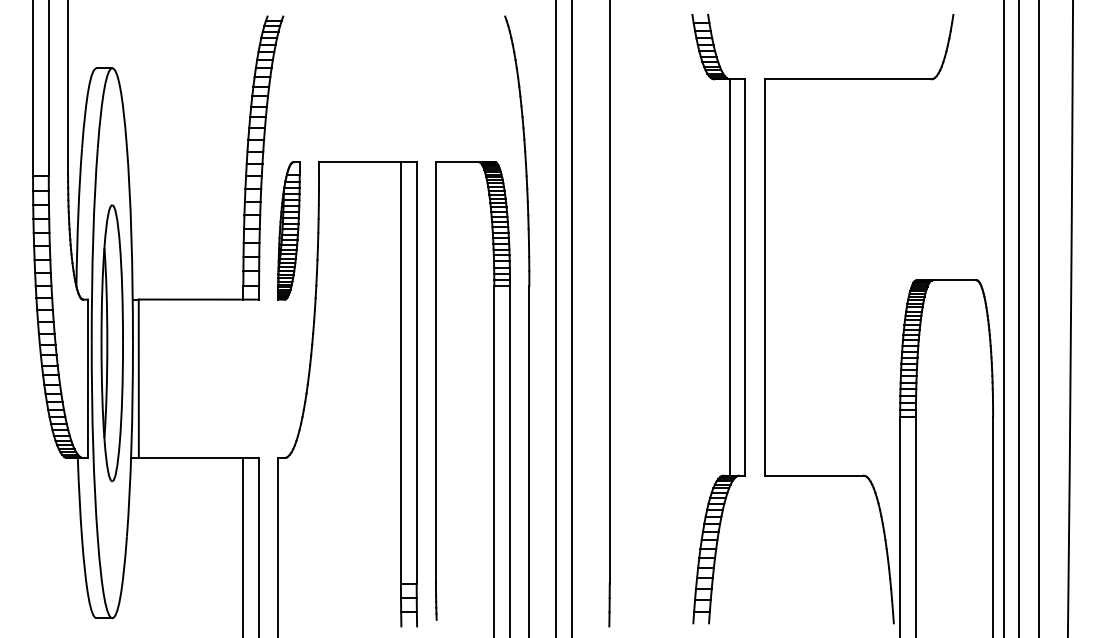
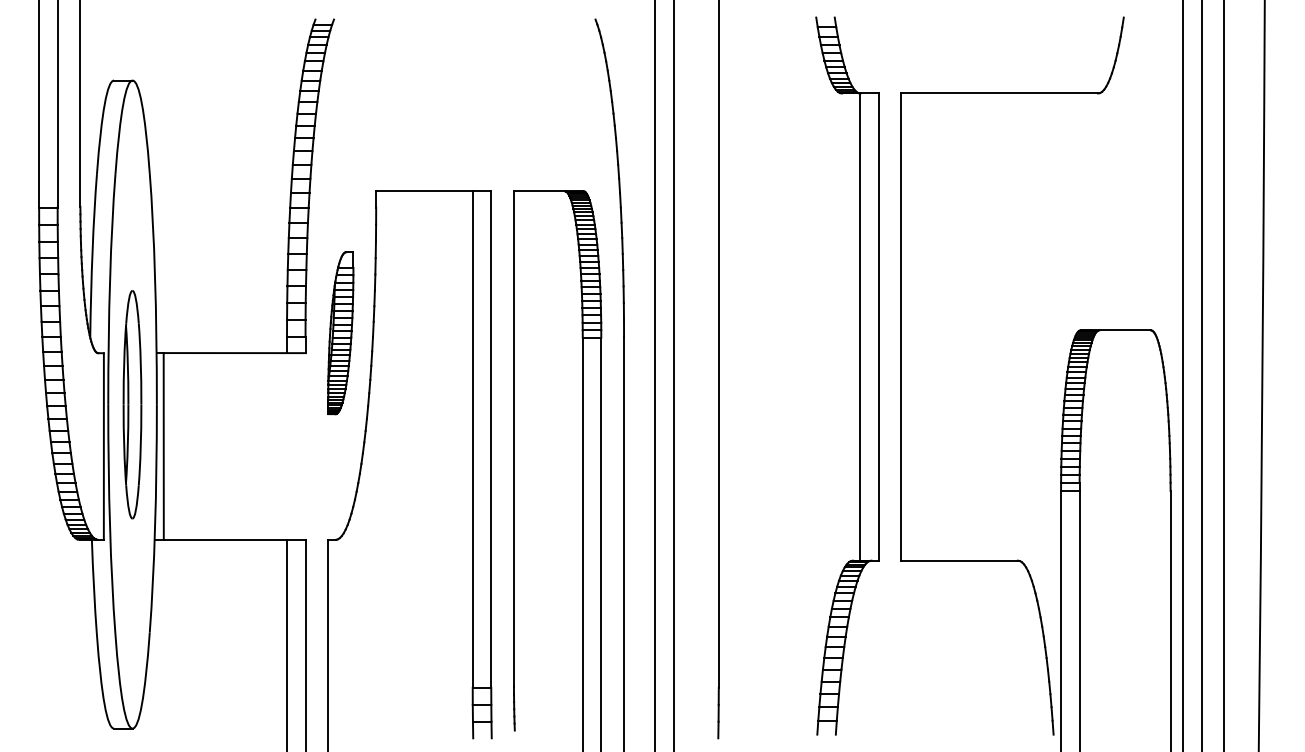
part: (288, 231) -> (340, 333), moved
part: (112, 343) -> (132, 404), size x0.7

